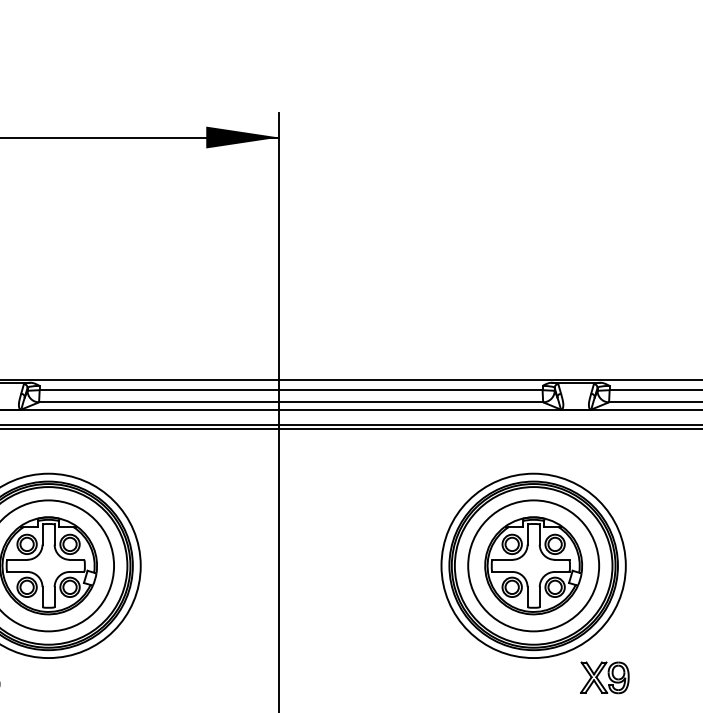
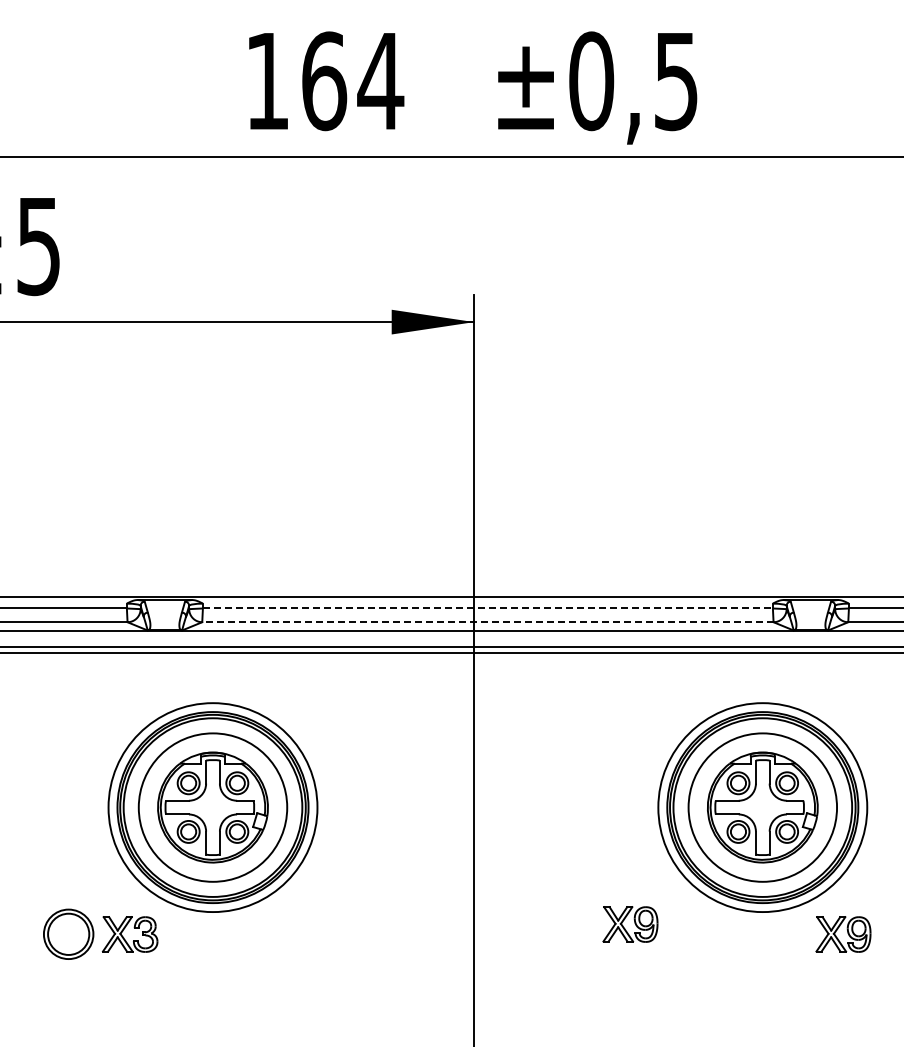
line: (290, 390) -> (487, 608), solid -> dashed
line: (290, 402) -> (487, 622), solid -> dashed
part: (416, 669) -> (630, 924), added

